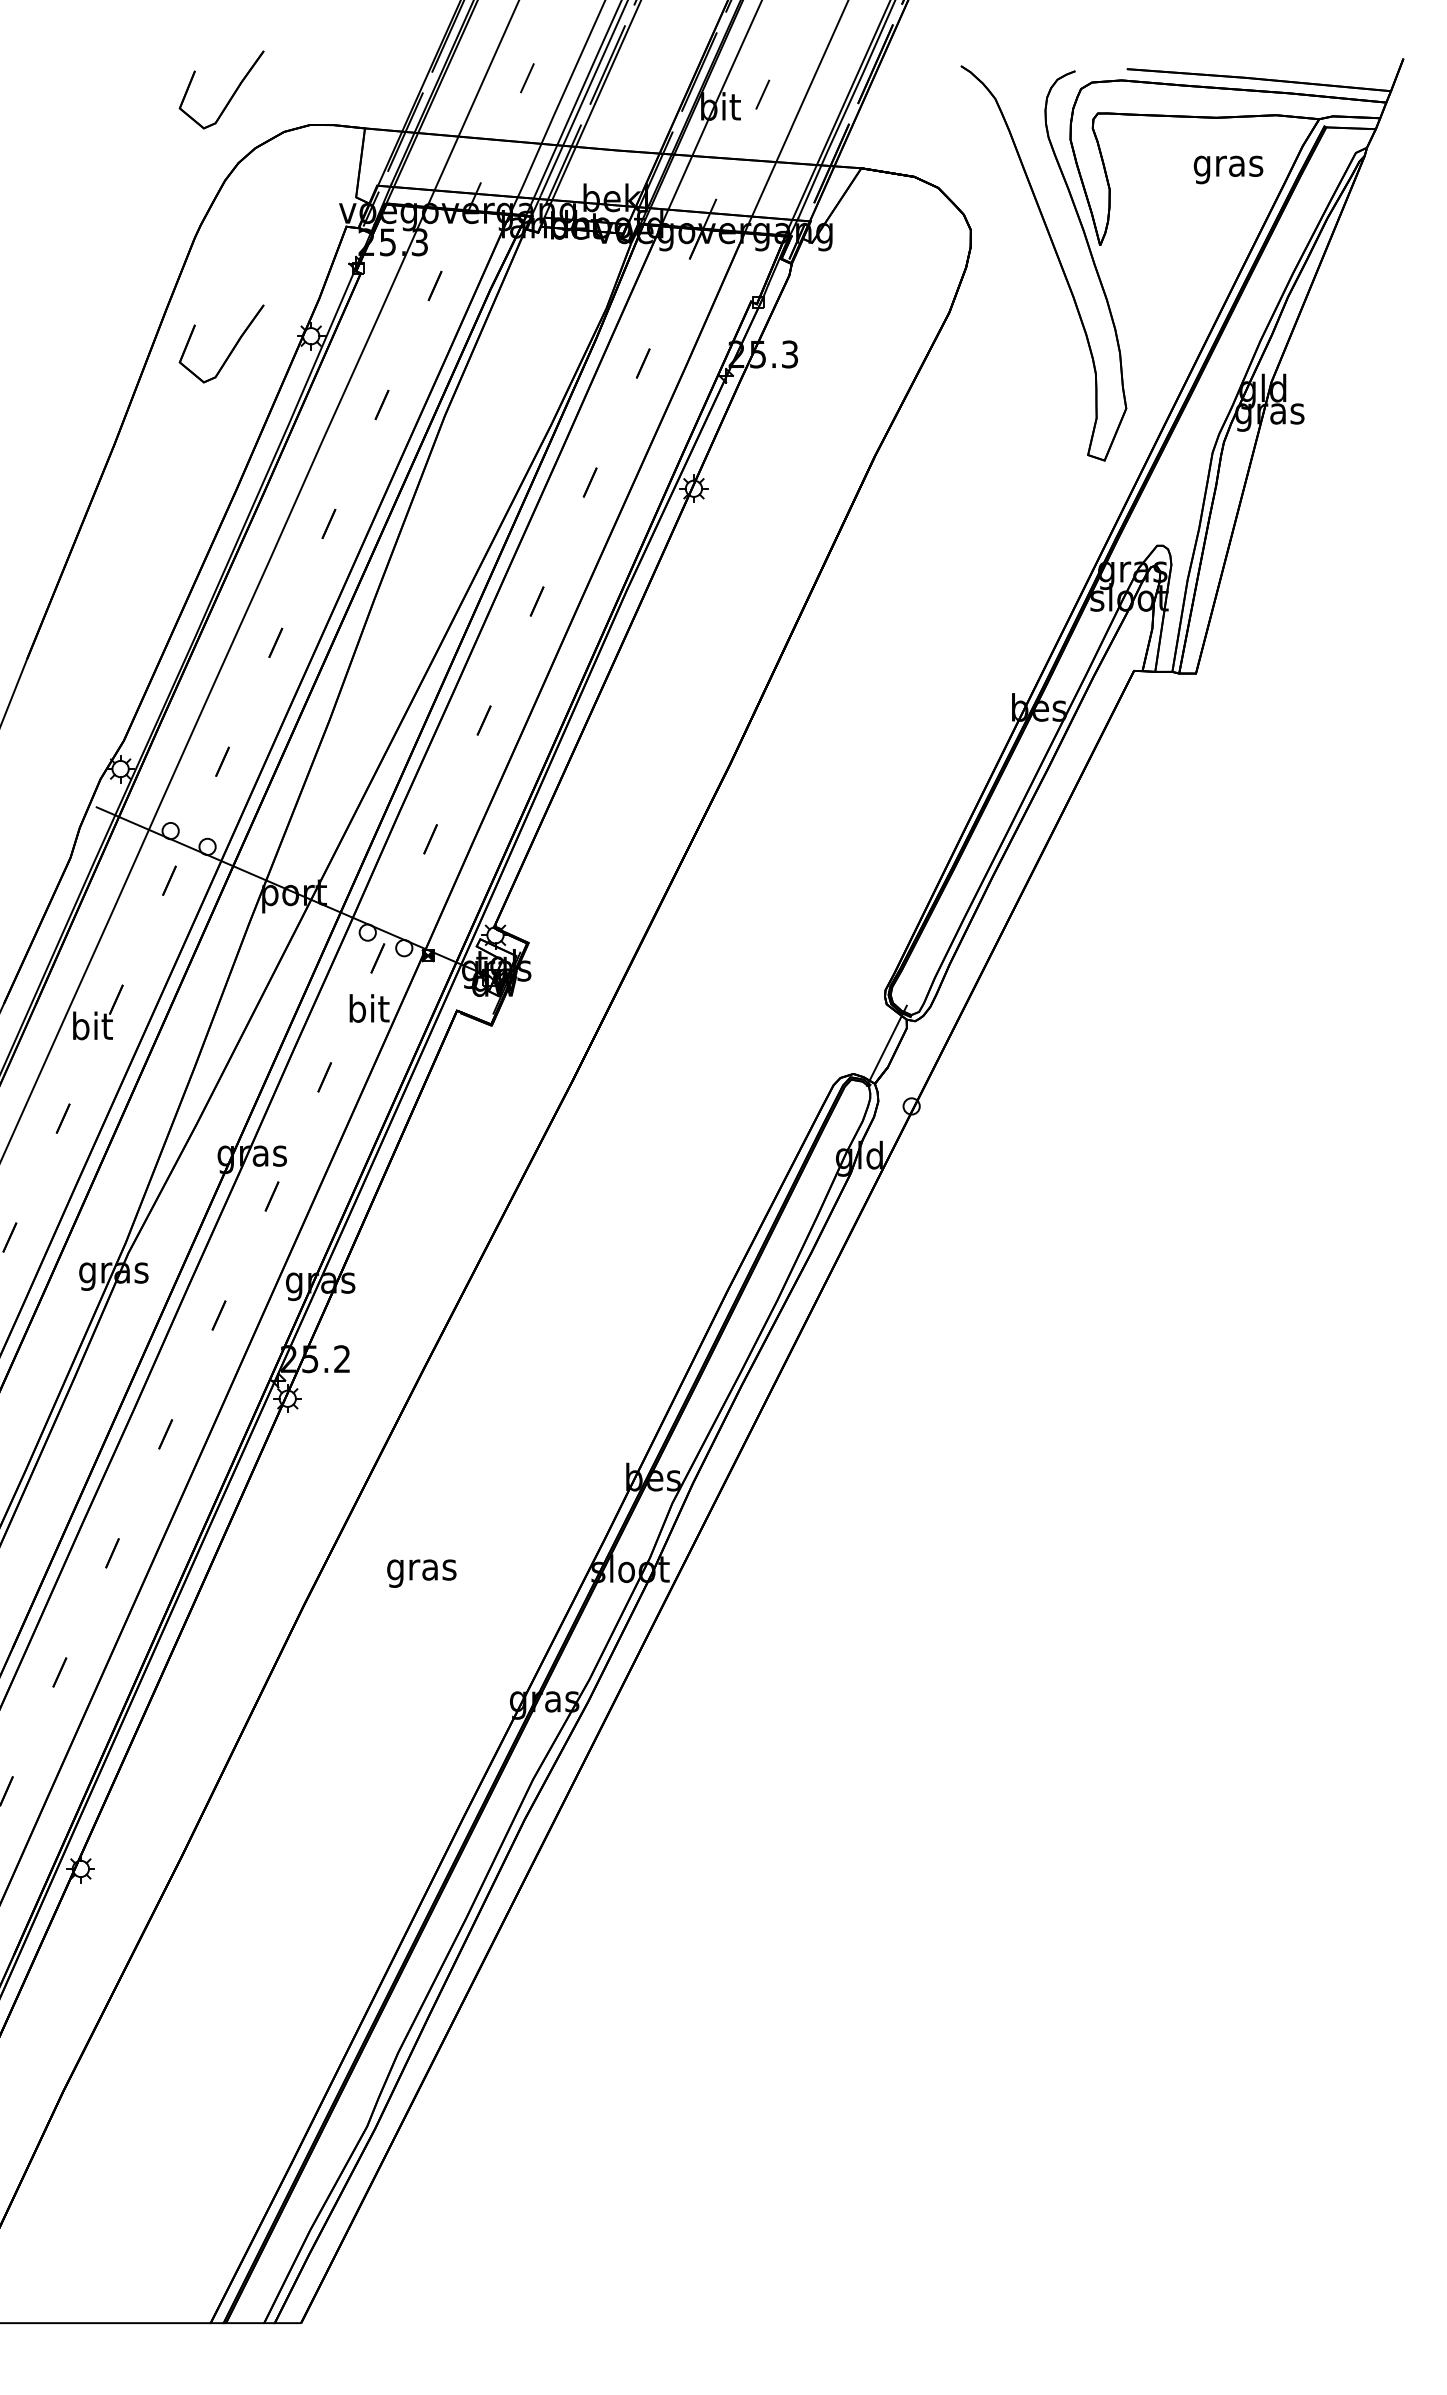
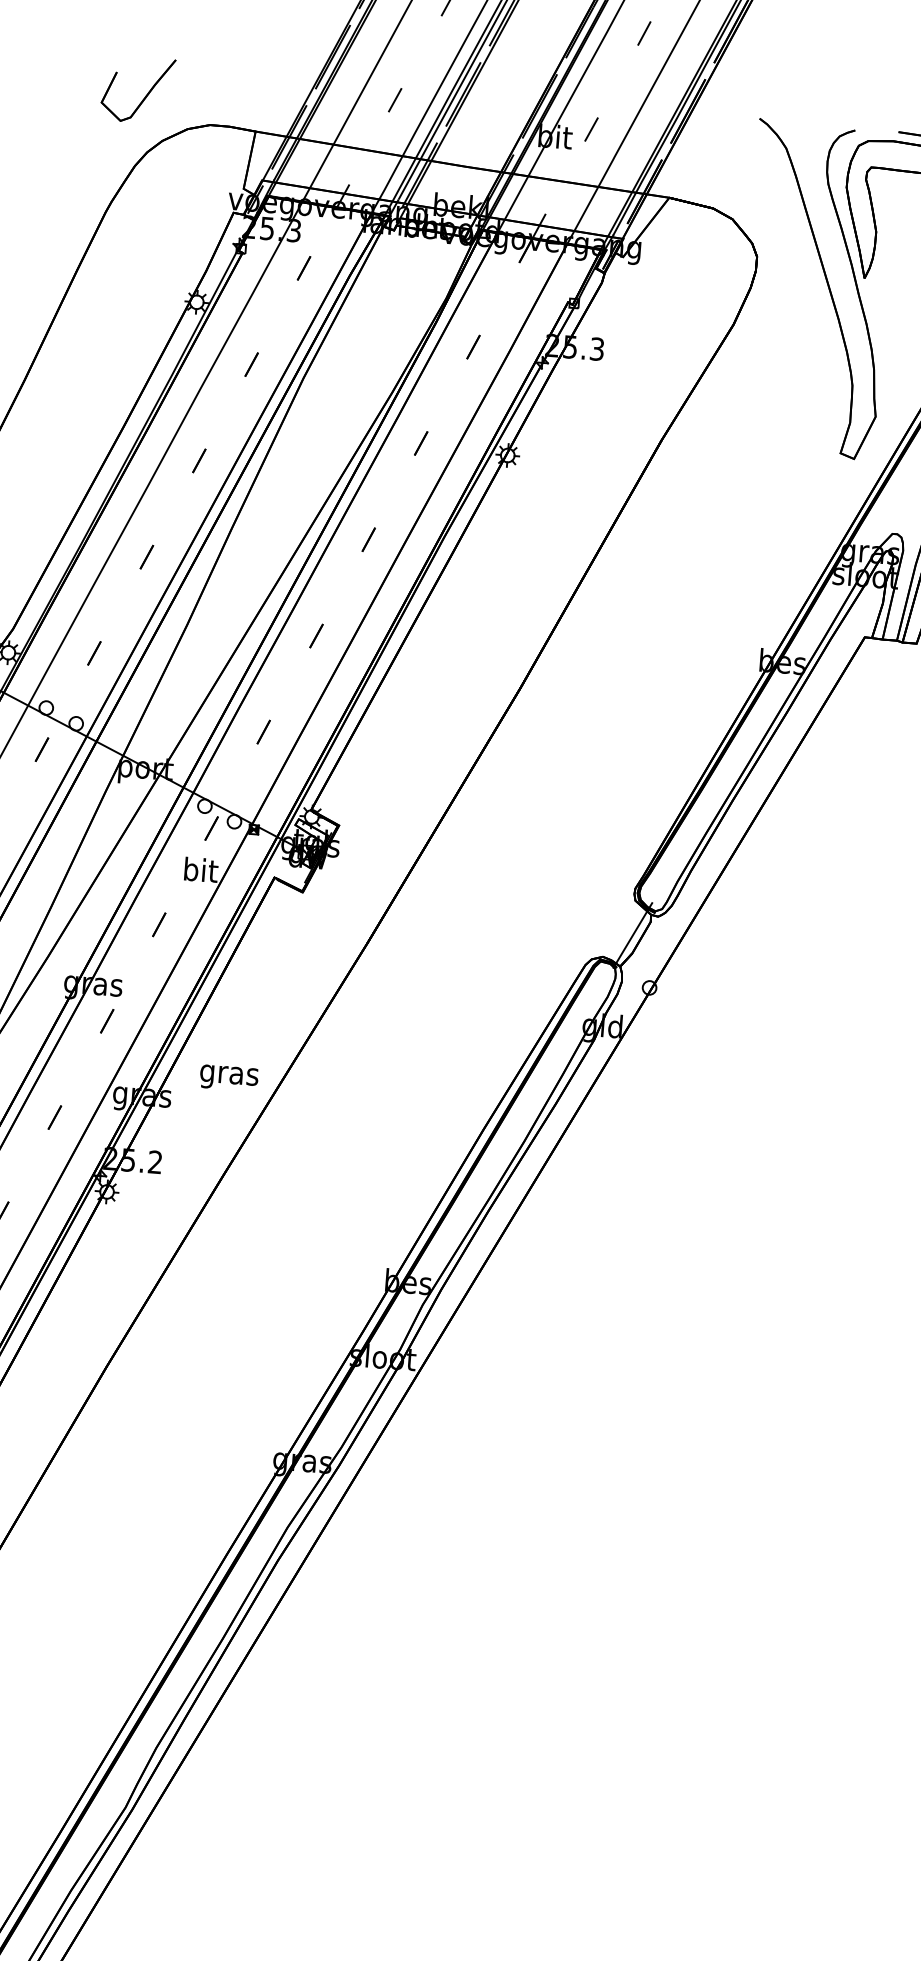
part: (230, 351) -> (128, 309), removed
text: (421, 1573) -> (228, 1078), moved

